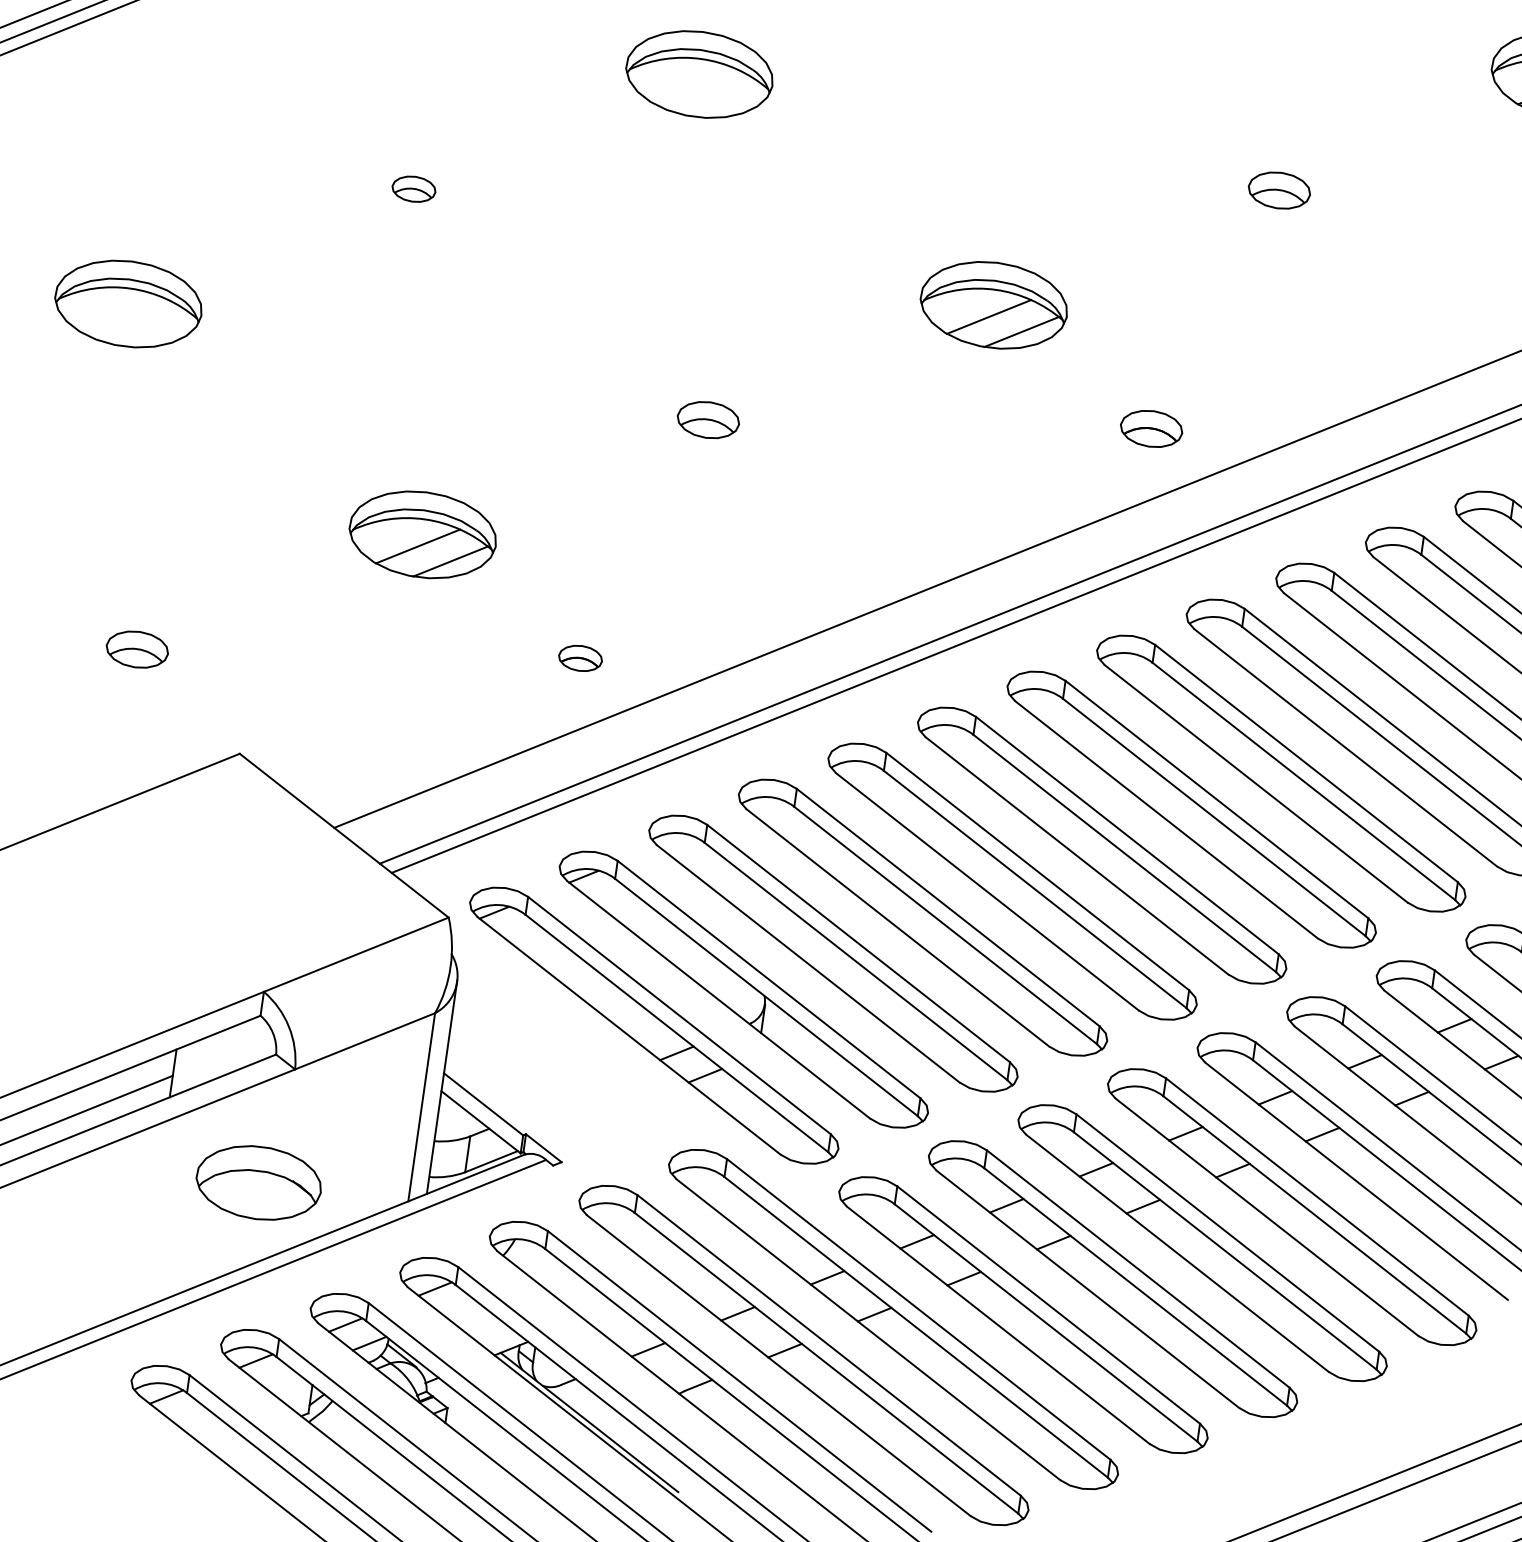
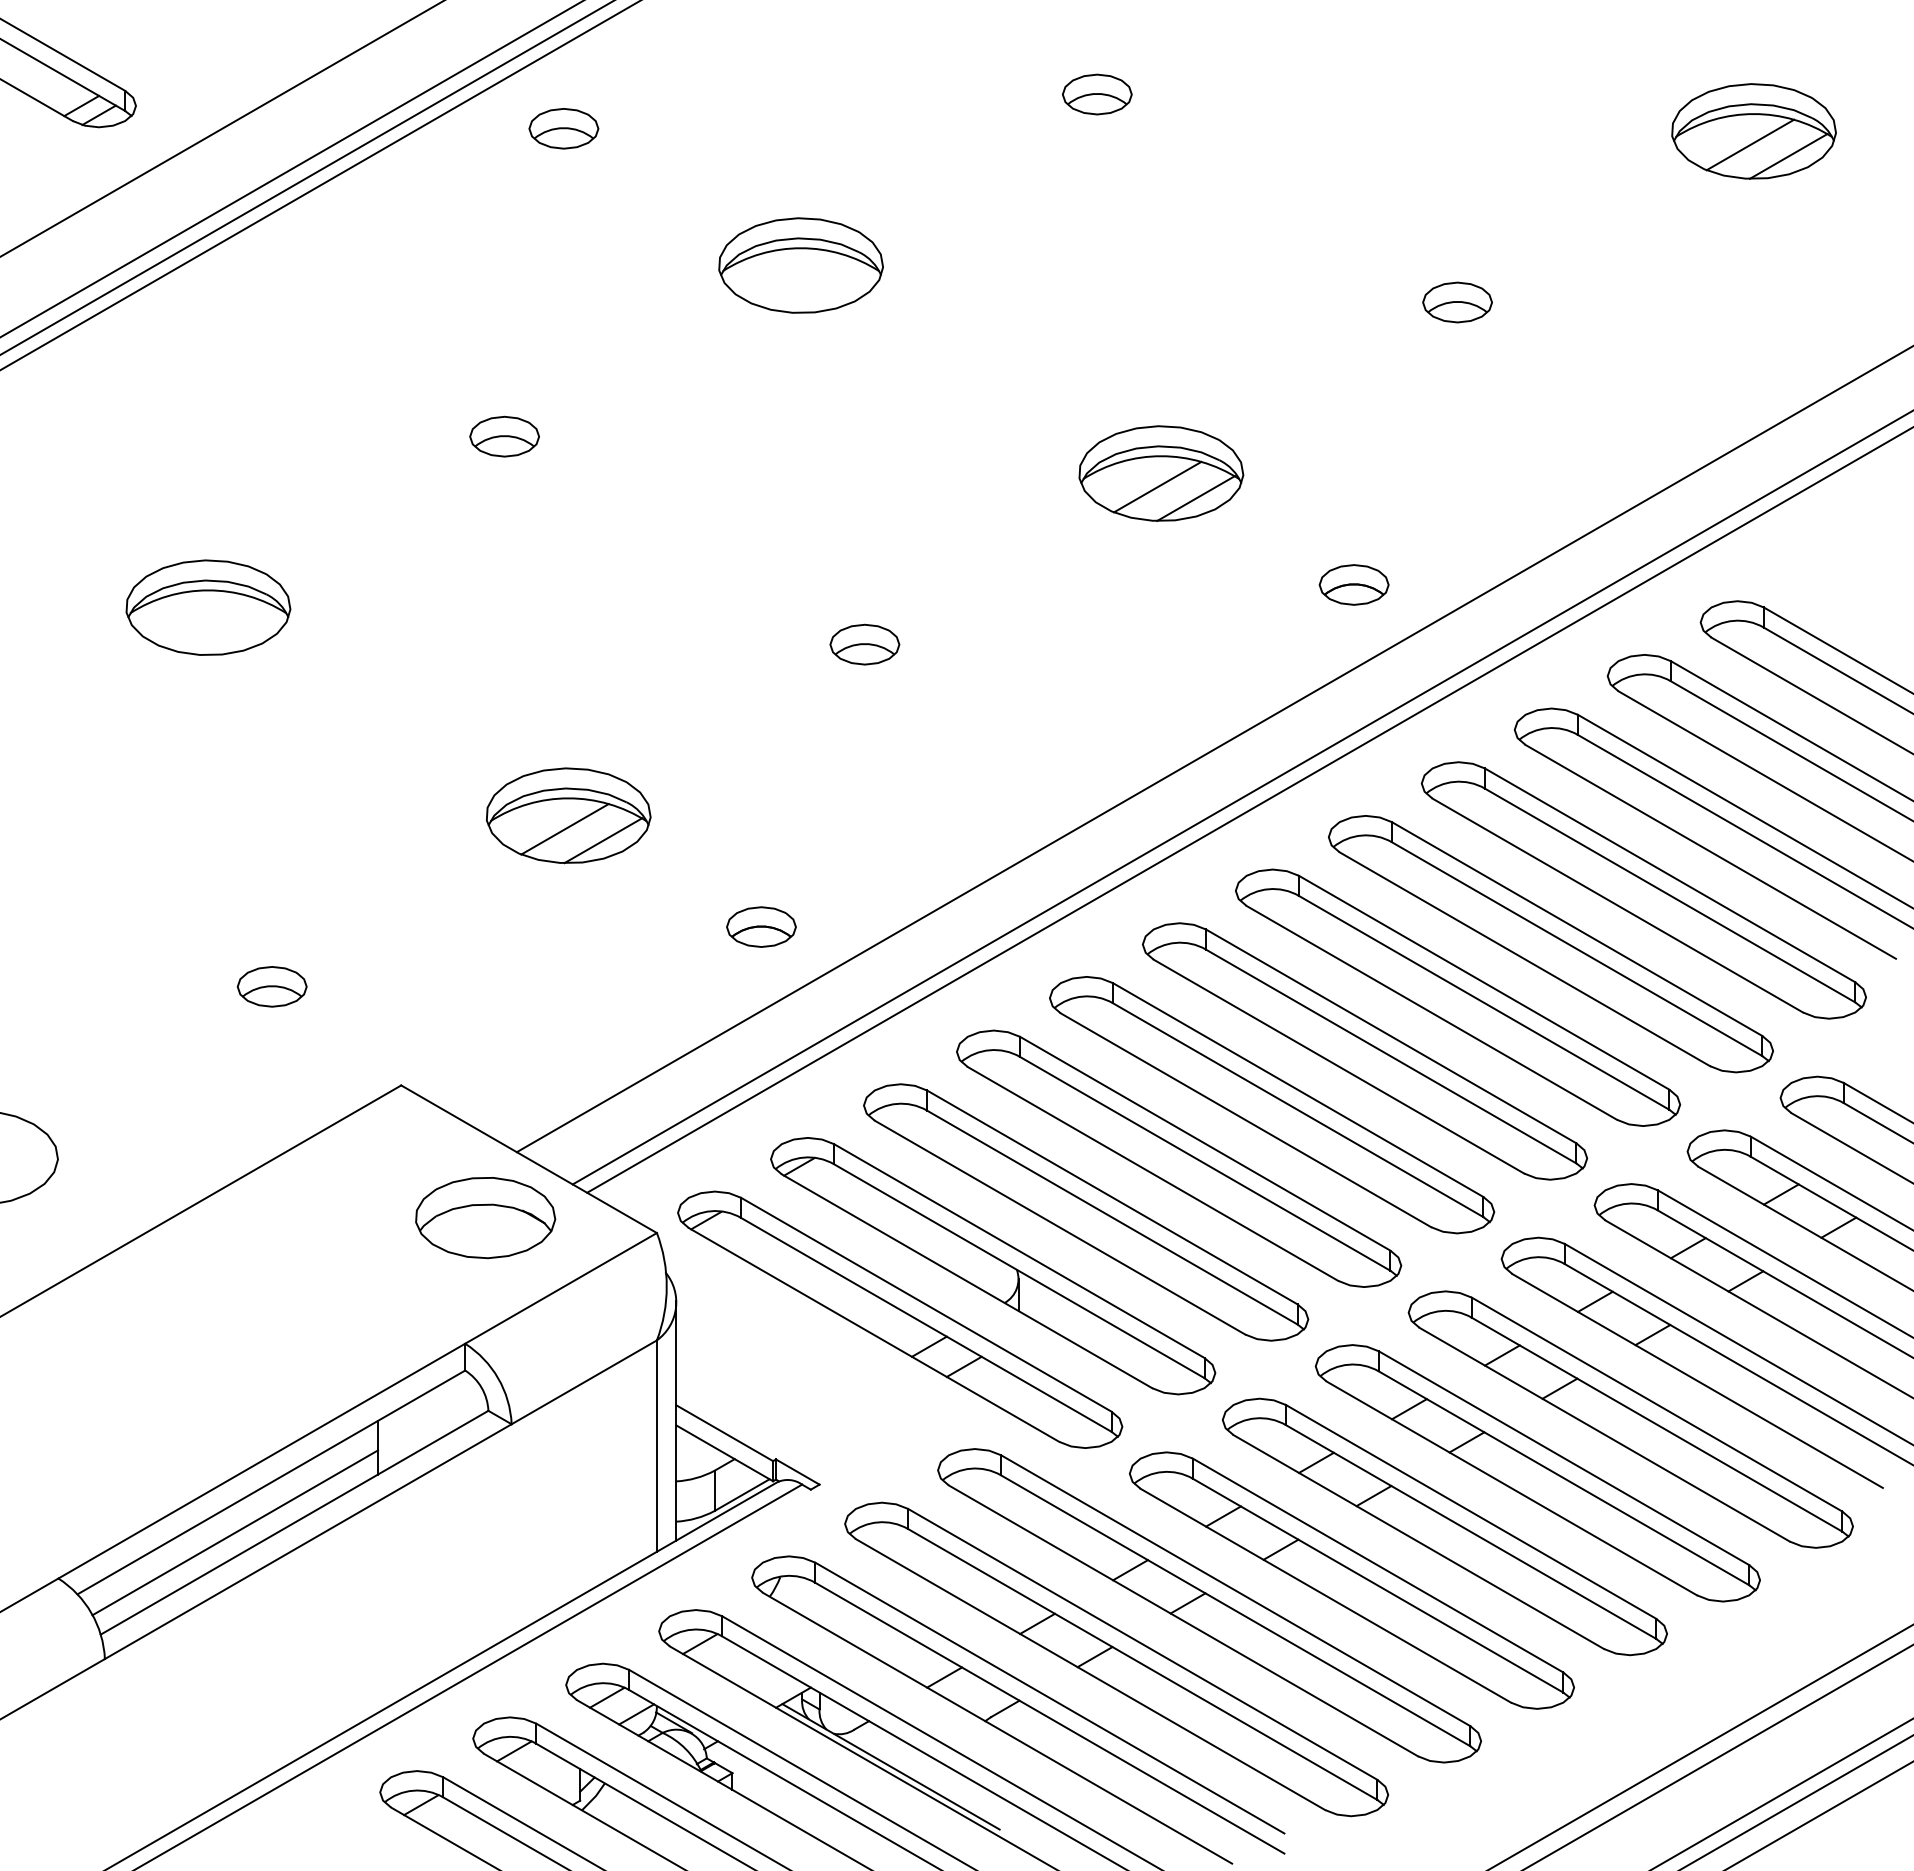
part: (413, 189) -> (504, 436), size x1.43
part: (580, 657) -> (761, 926), size x1.43
part: (258, 1183) -> (485, 1218), moved

